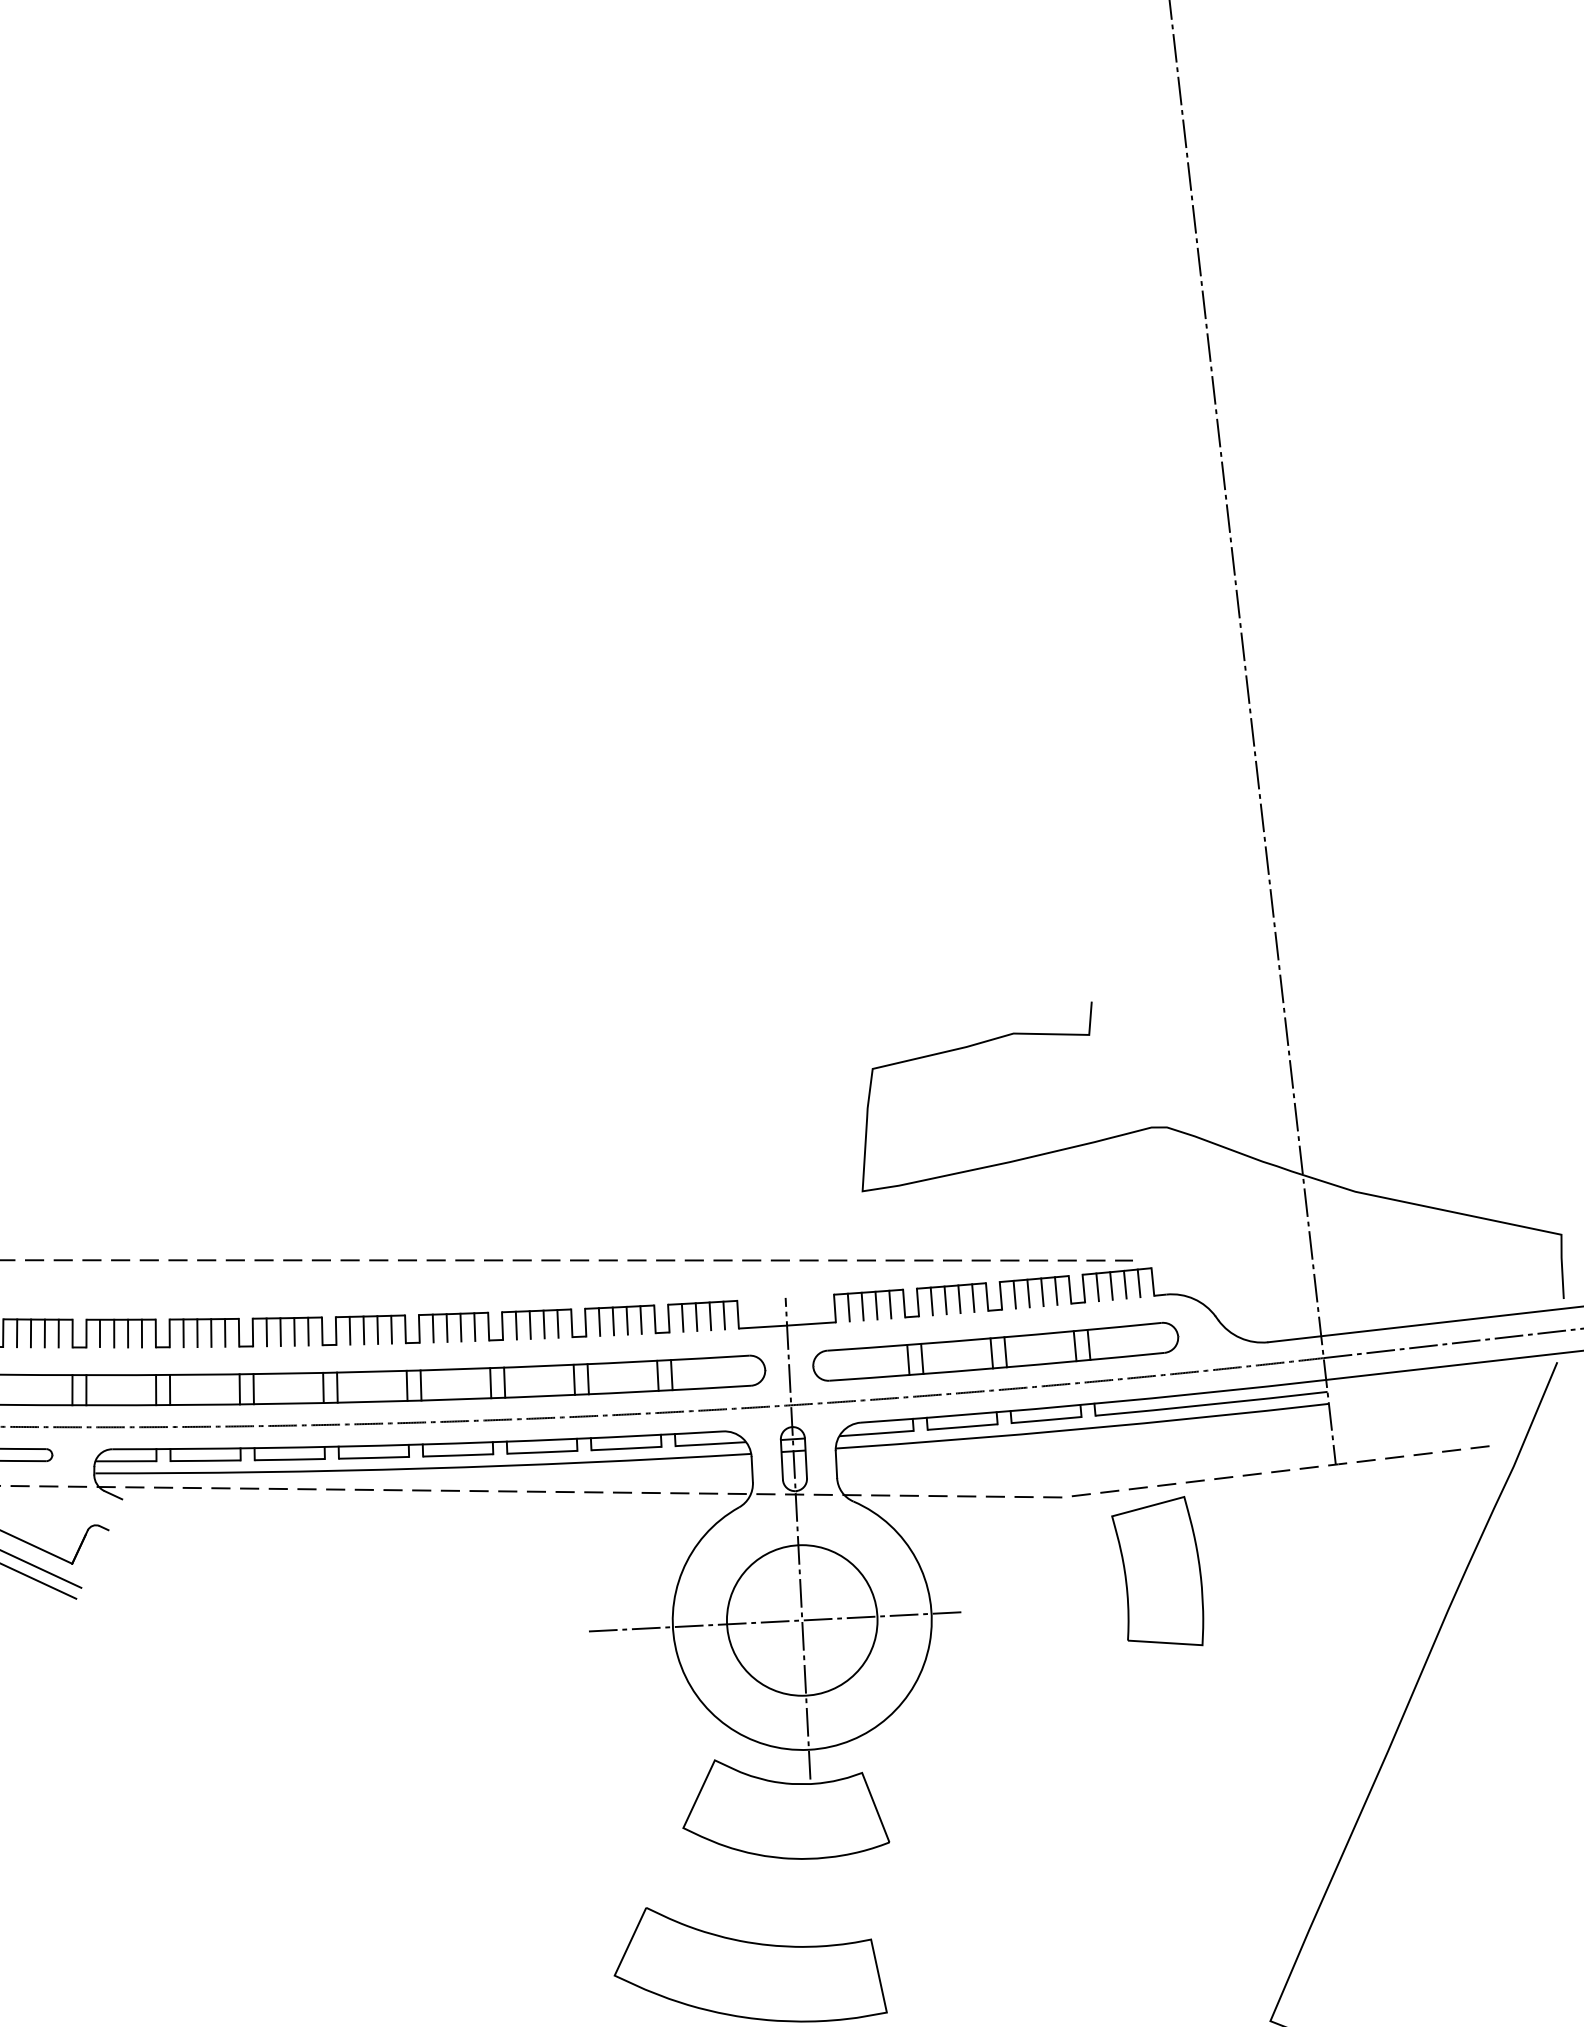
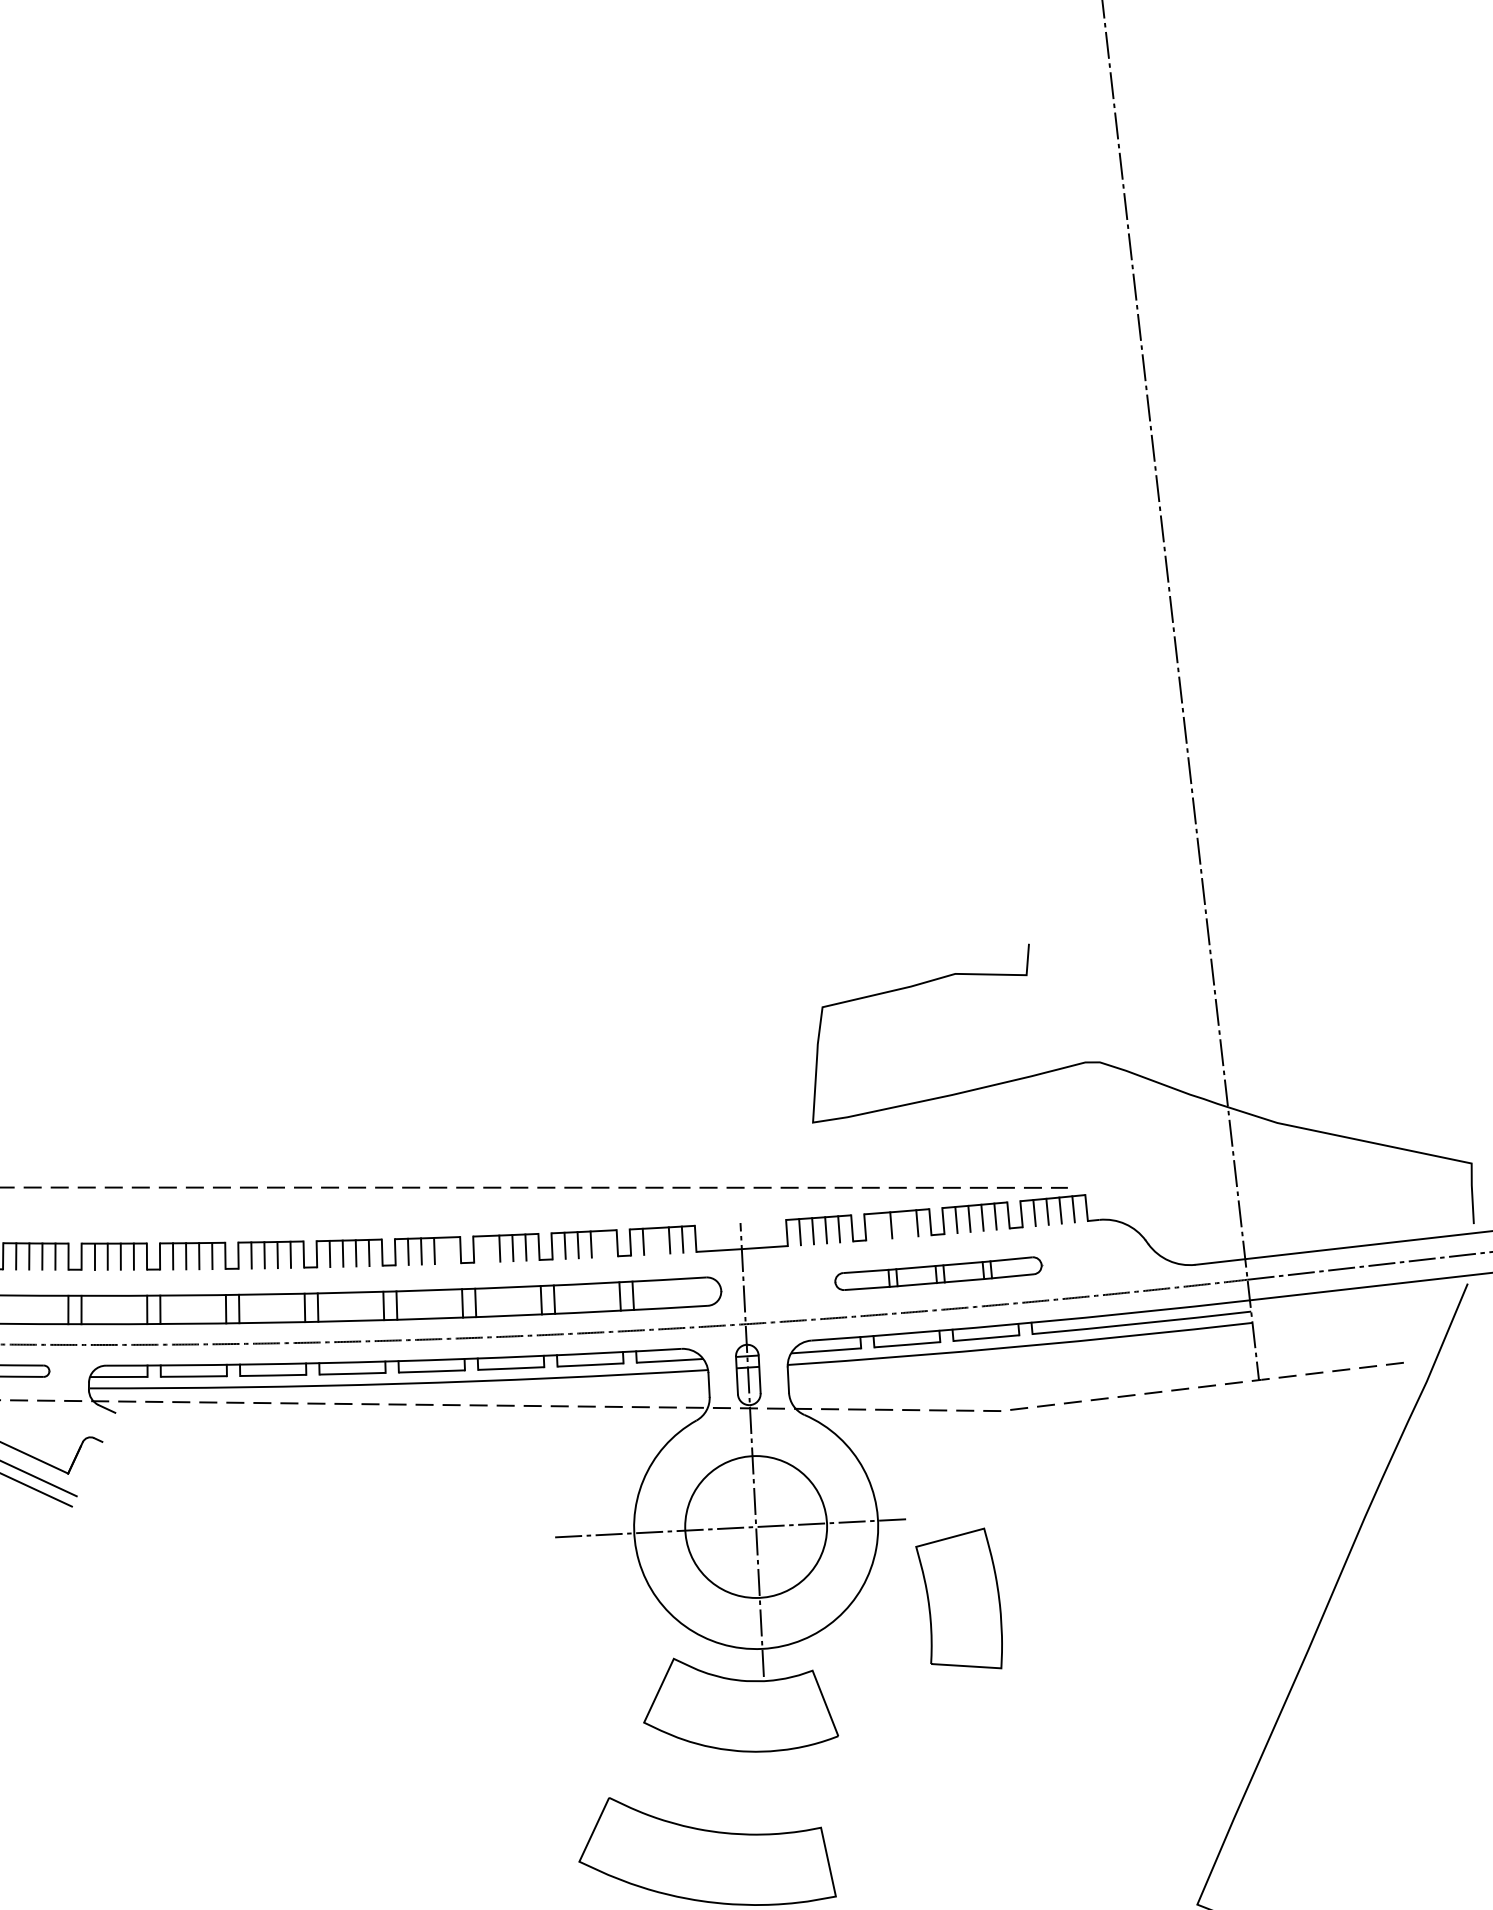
line: (959, 1299) -> (904, 1224), removed
line: (932, 1301) -> (878, 1226), removed
line: (696, 1317) -> (656, 1241), removed
line: (640, 1319) -> (603, 1243), removed
line: (516, 1325) -> (486, 1249), removed
line: (474, 1327) -> (447, 1250), removed
part: (995, 1351) -> (938, 1273), size x0.6
part: (1157, 1571) -> (958, 1598), moved

